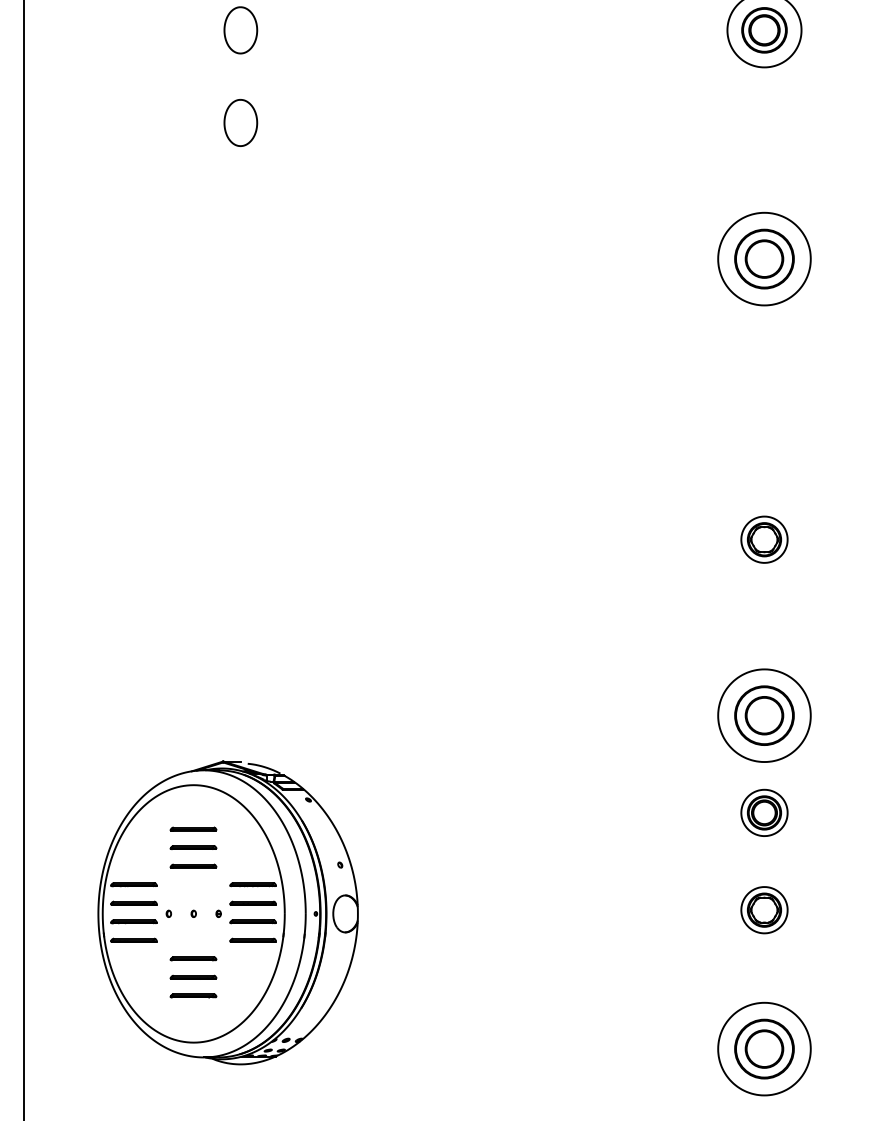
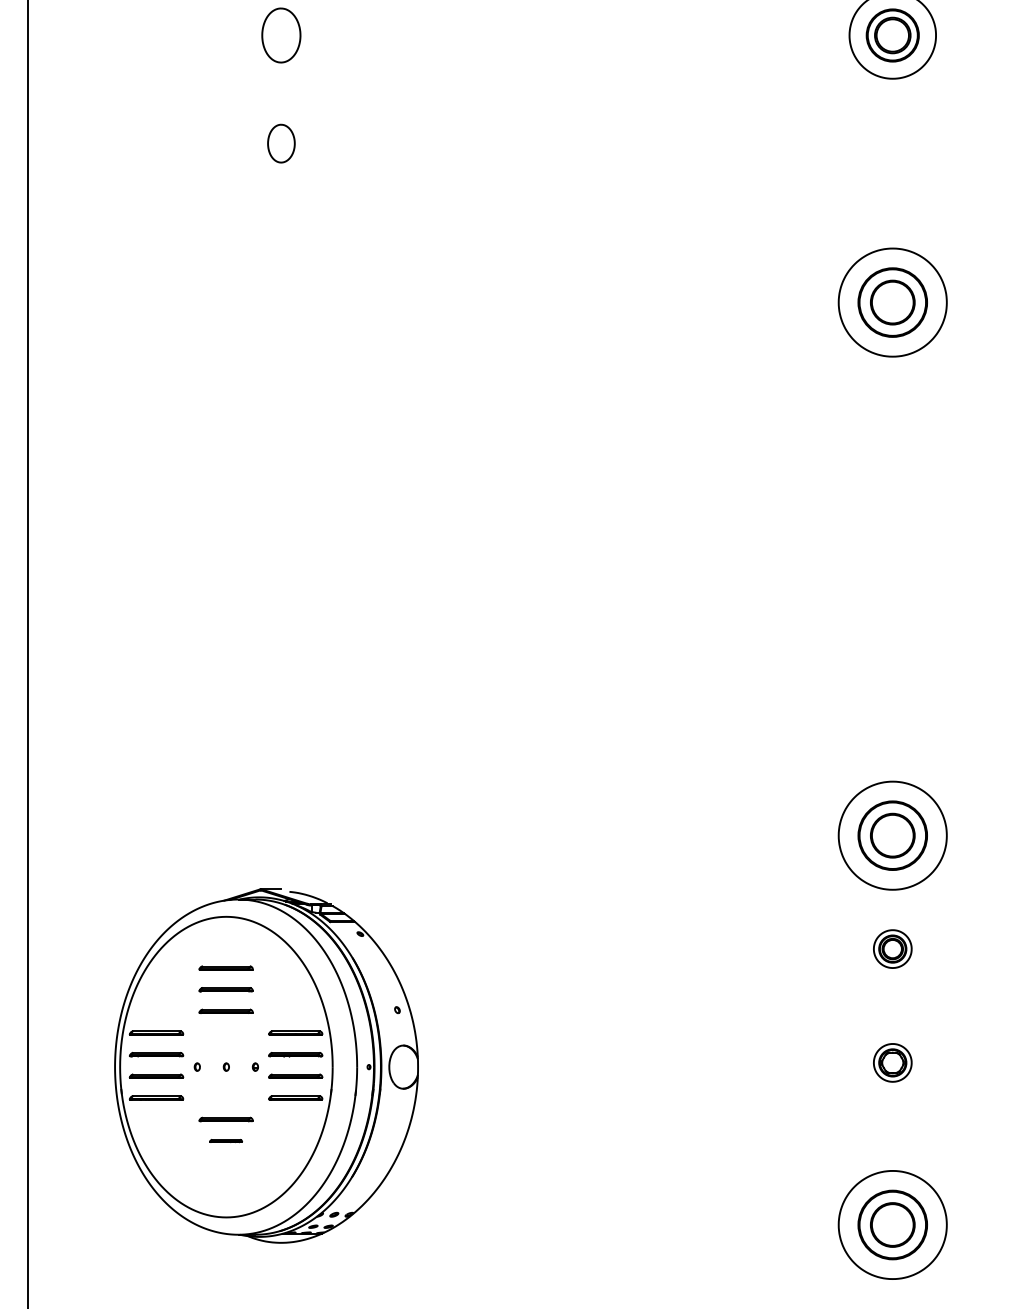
part: (240, 122) -> (280, 143), size x0.7
part: (764, 539) -> (892, 629), removed
part: (764, 812) -> (892, 948), size x0.7
part: (764, 910) -> (892, 1063), size x0.7
part: (193, 976) -> (226, 1140), size x0.6
part: (193, 995) -> (226, 1162), removed

